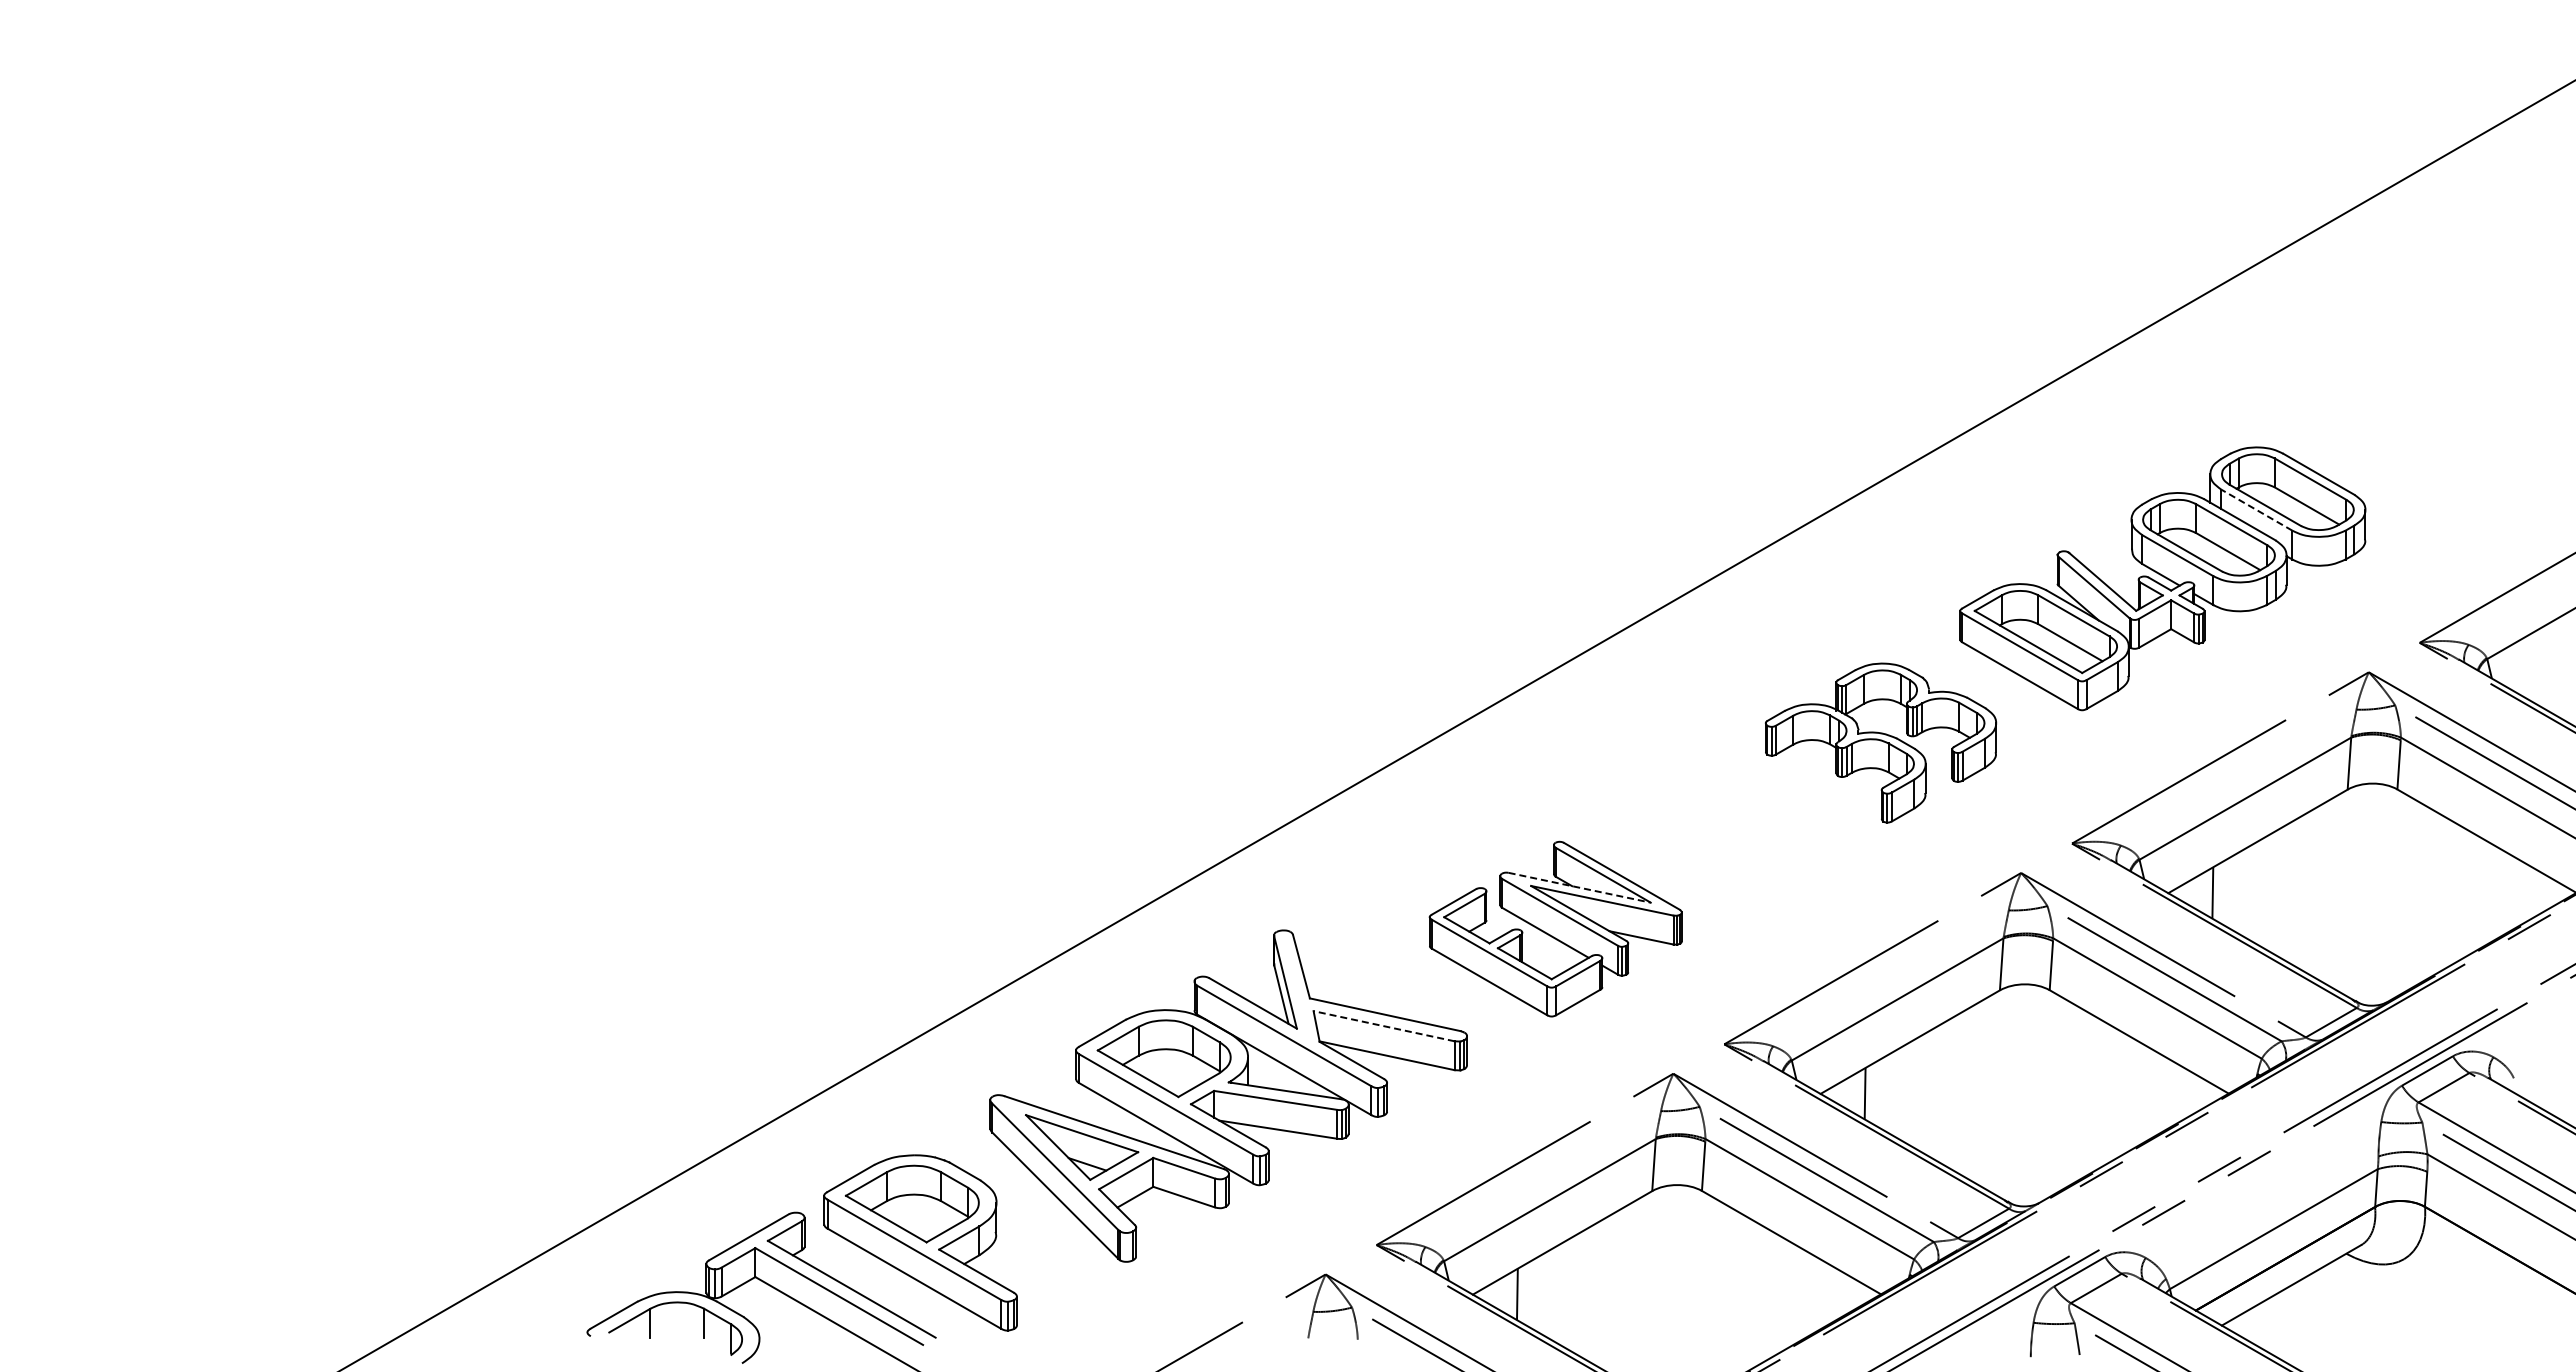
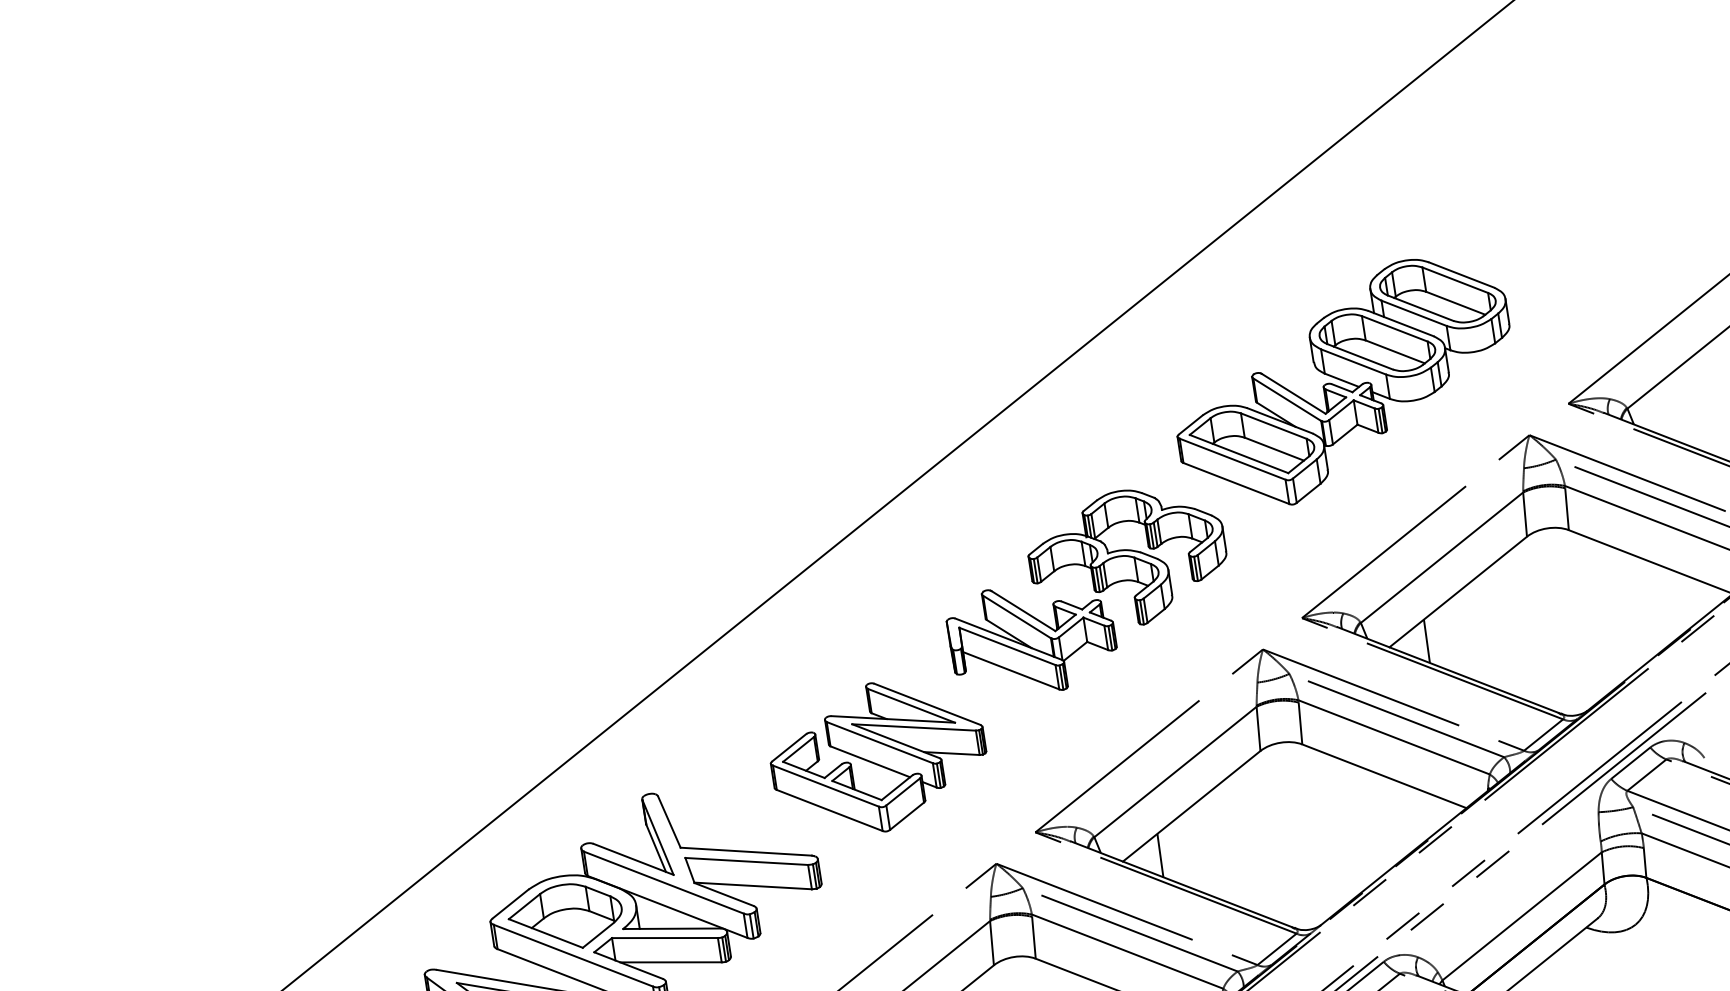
line: (2256, 510) -> (1413, 313), dashed -> solid
part: (1755, 818) -> (1032, 638), added
line: (1579, 887) -> (893, 719), dashed -> solid
line: (1383, 1026) -> (746, 861), dashed -> solid

